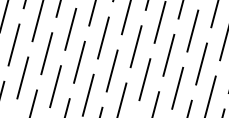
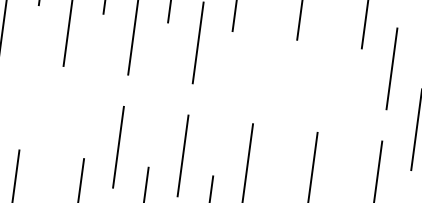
line: (13, 44) -> (28, 76), removed
line: (135, 46) -> (261, 51), removed
line: (46, 53) -> (93, 86), removed
line: (168, 54) -> (326, 58), removed
line: (79, 61) -> (158, 93), removed
line: (111, 70) -> (221, 102), removed
line: (22, 77) -> (53, 137), removed
line: (144, 79) -> (286, 112), removed
line: (177, 87) -> (351, 119), removed

